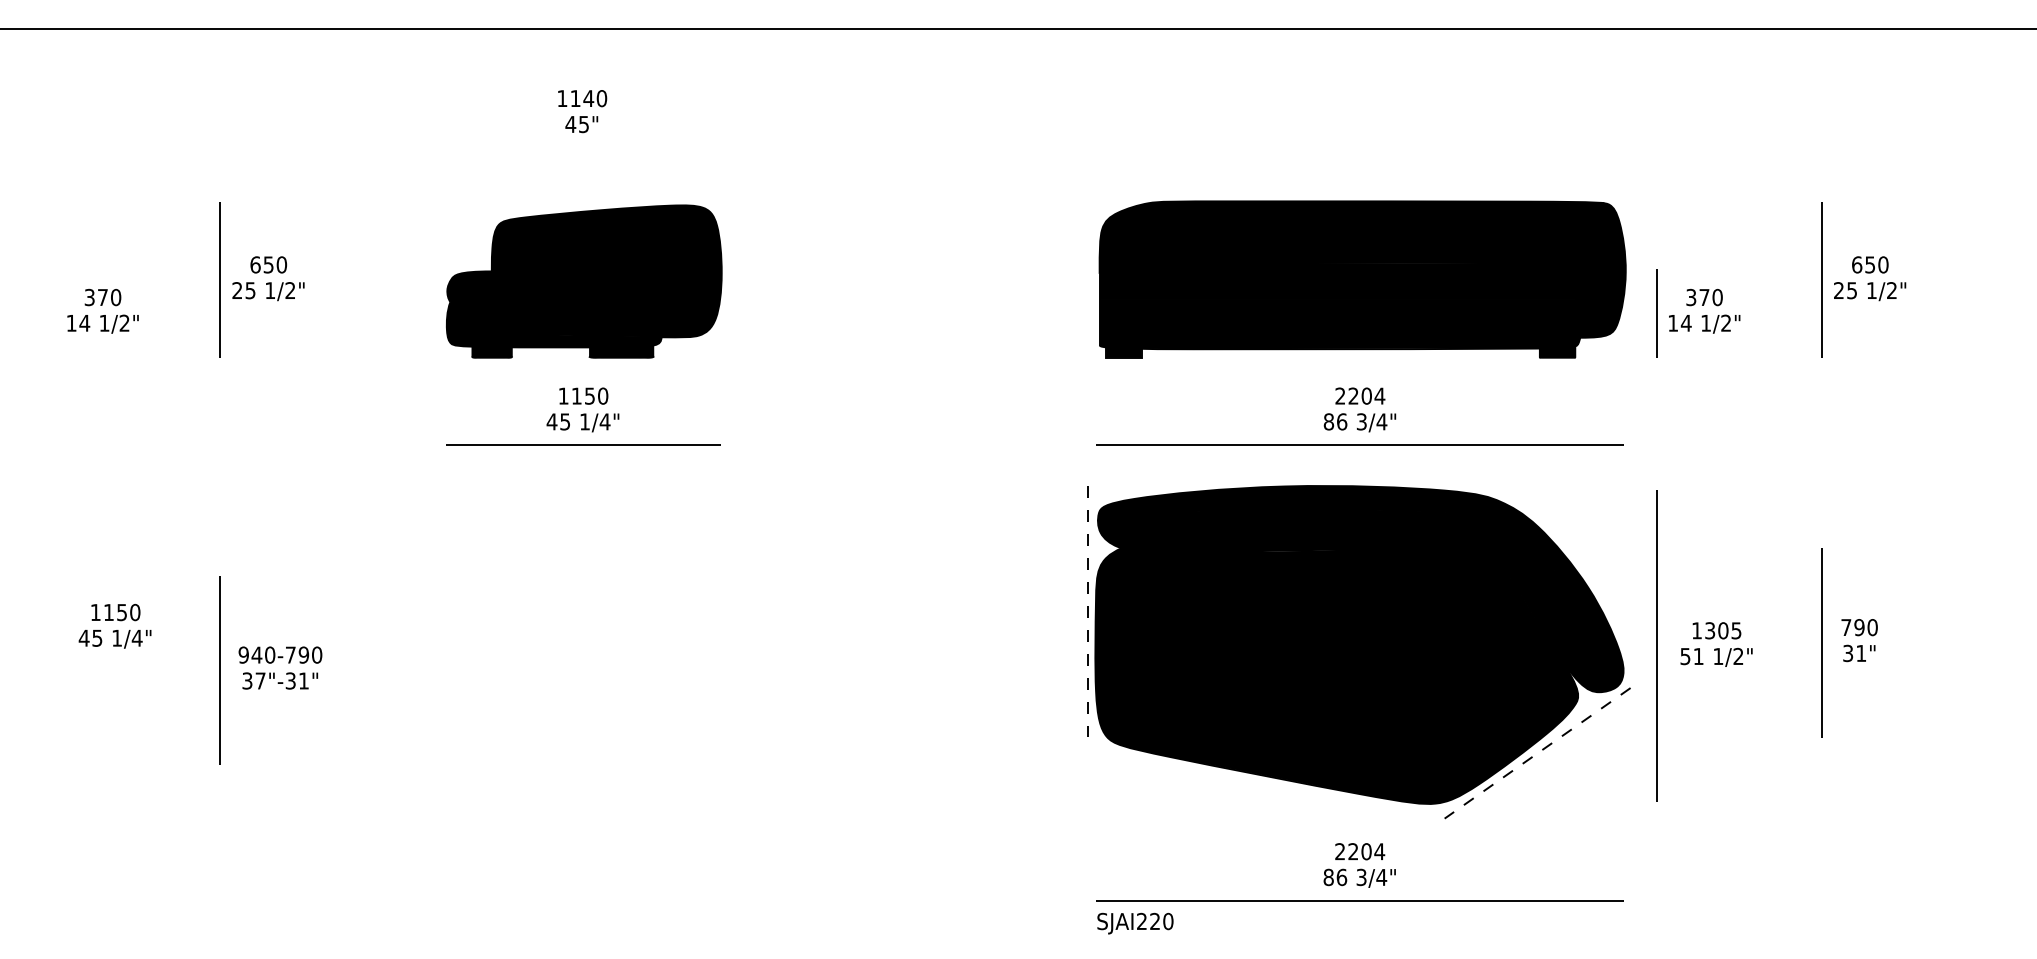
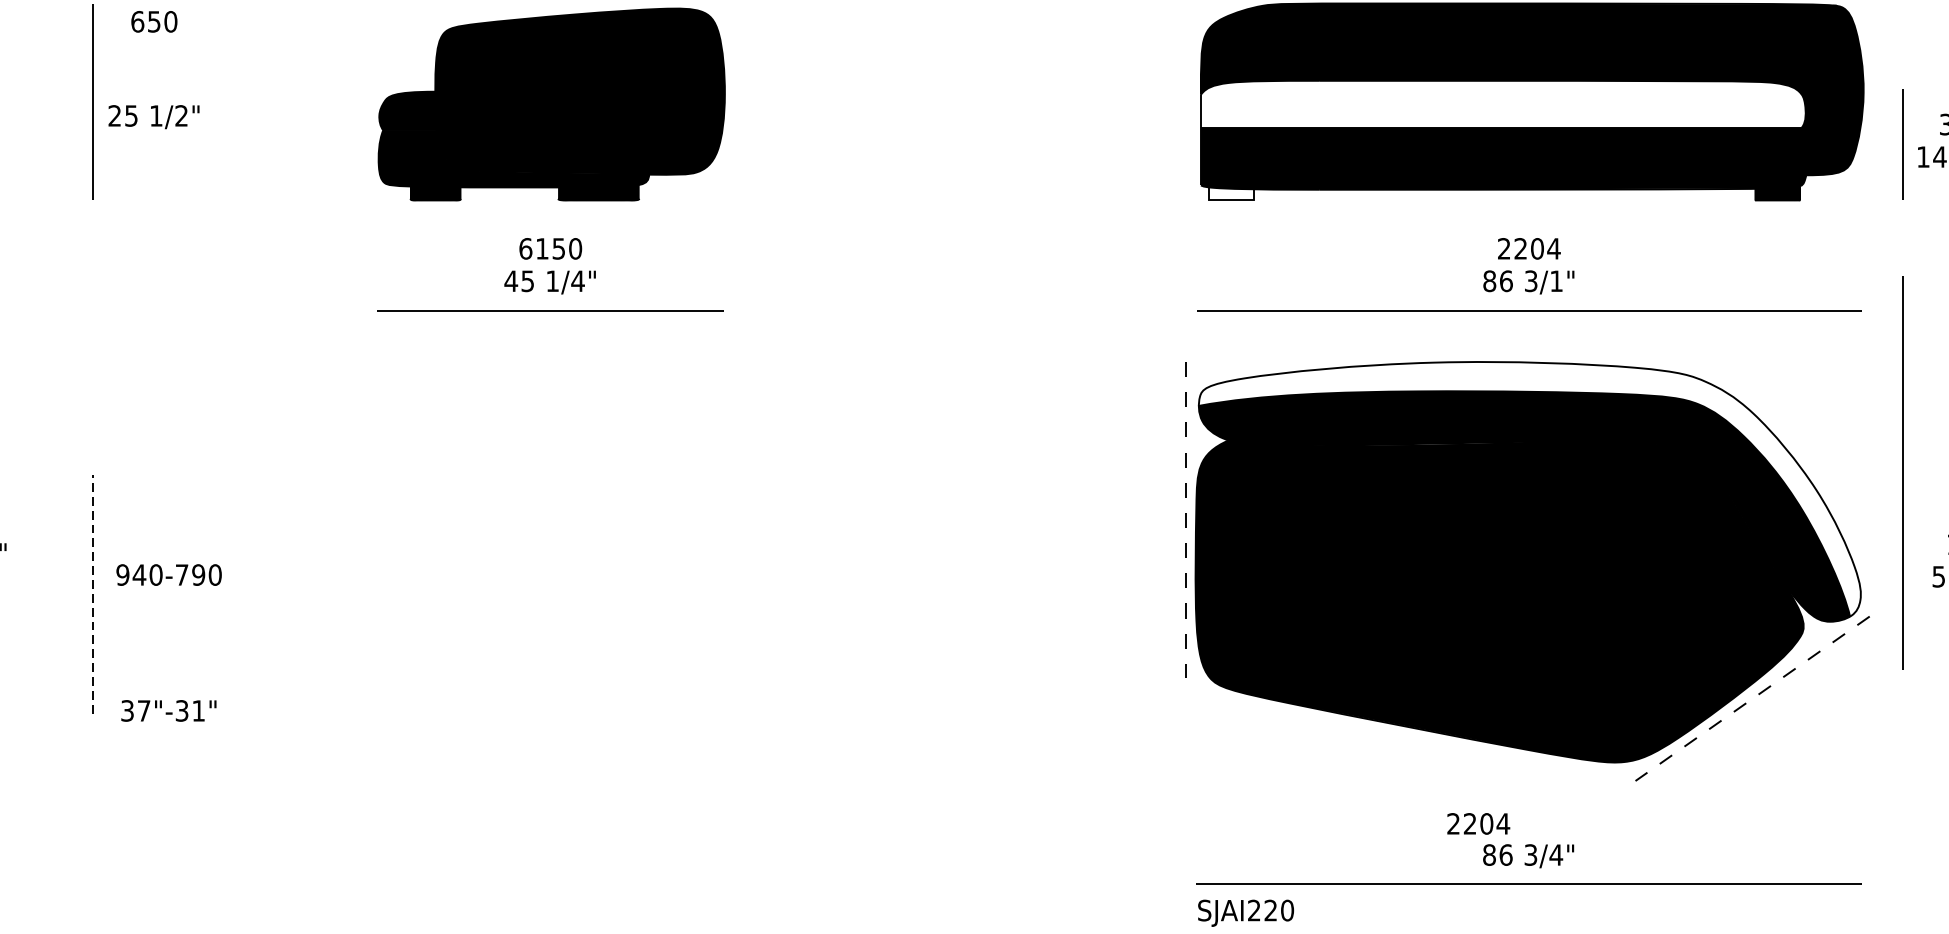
text: (268, 264) -> (154, 21), moved
fill: (1339, 280) -> (1503, 103), removed
fill: (1123, 352) -> (1230, 193), removed
text: (563, 395) -> (525, 248), 1150 -> 6150
text: (1381, 421) -> (1555, 280), 3/4" -> 3/1"
fill: (1360, 587) -> (1529, 489), removed
line: (1656, 645) -> (1902, 472), moved
line: (219, 670) -> (92, 594), solid -> dashed
text: (280, 680) -> (169, 710), moved
text: (1360, 851) -> (1479, 823), moved

